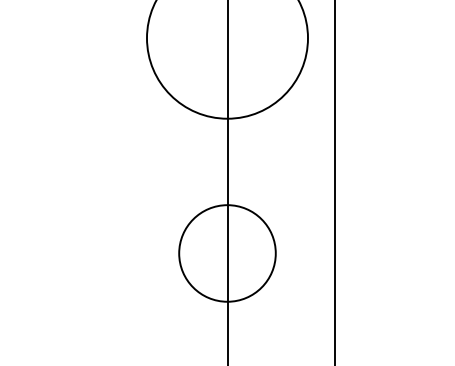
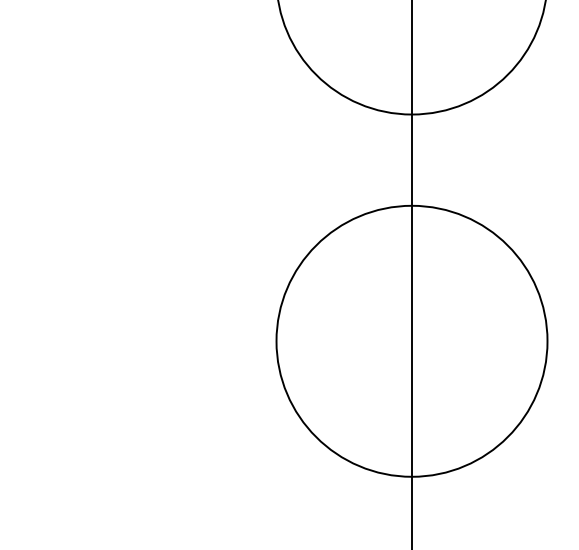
circle: (227, 252) -> (412, 339), size x1.67

